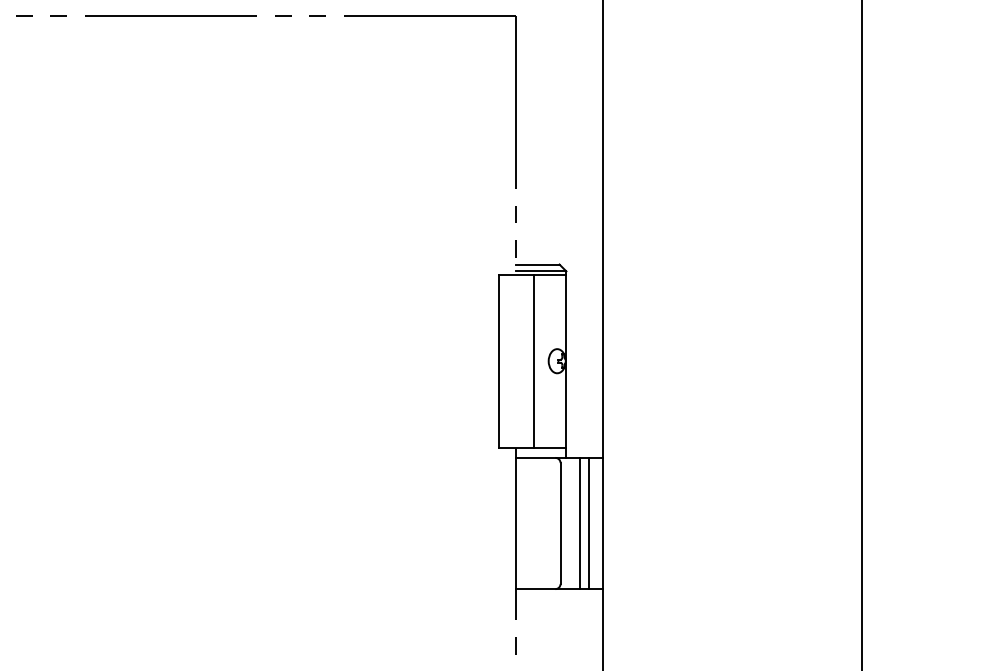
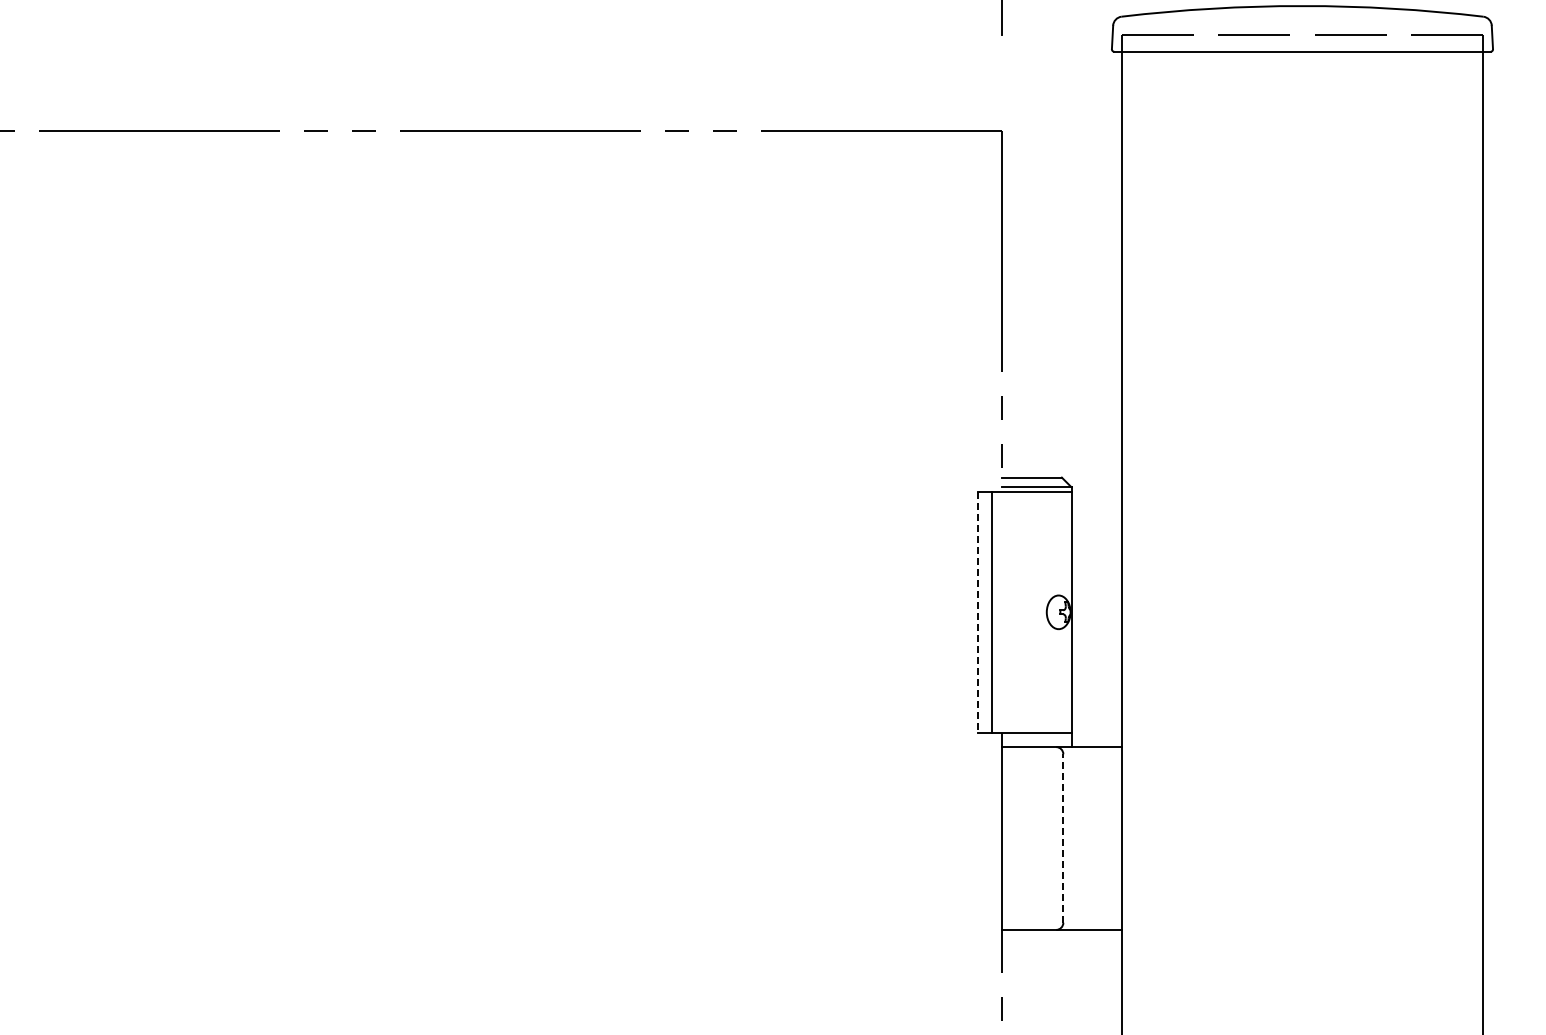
line: (498, 361) -> (977, 612), solid -> dashed
line: (533, 361) -> (991, 612), moved
line: (560, 523) -> (1063, 838), solid -> dashed
line: (580, 523) -> (1090, 838), removed
line: (588, 523) -> (1102, 838), removed

